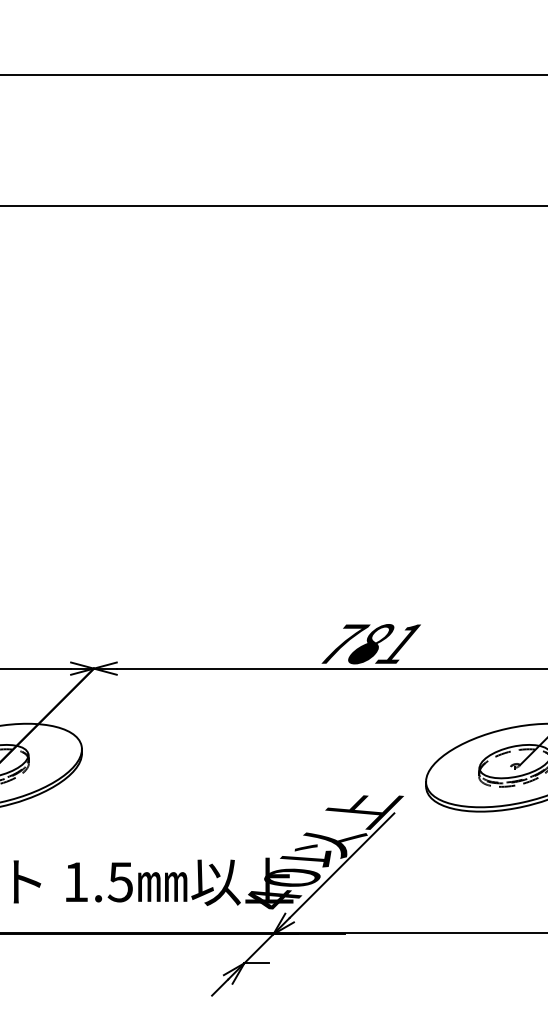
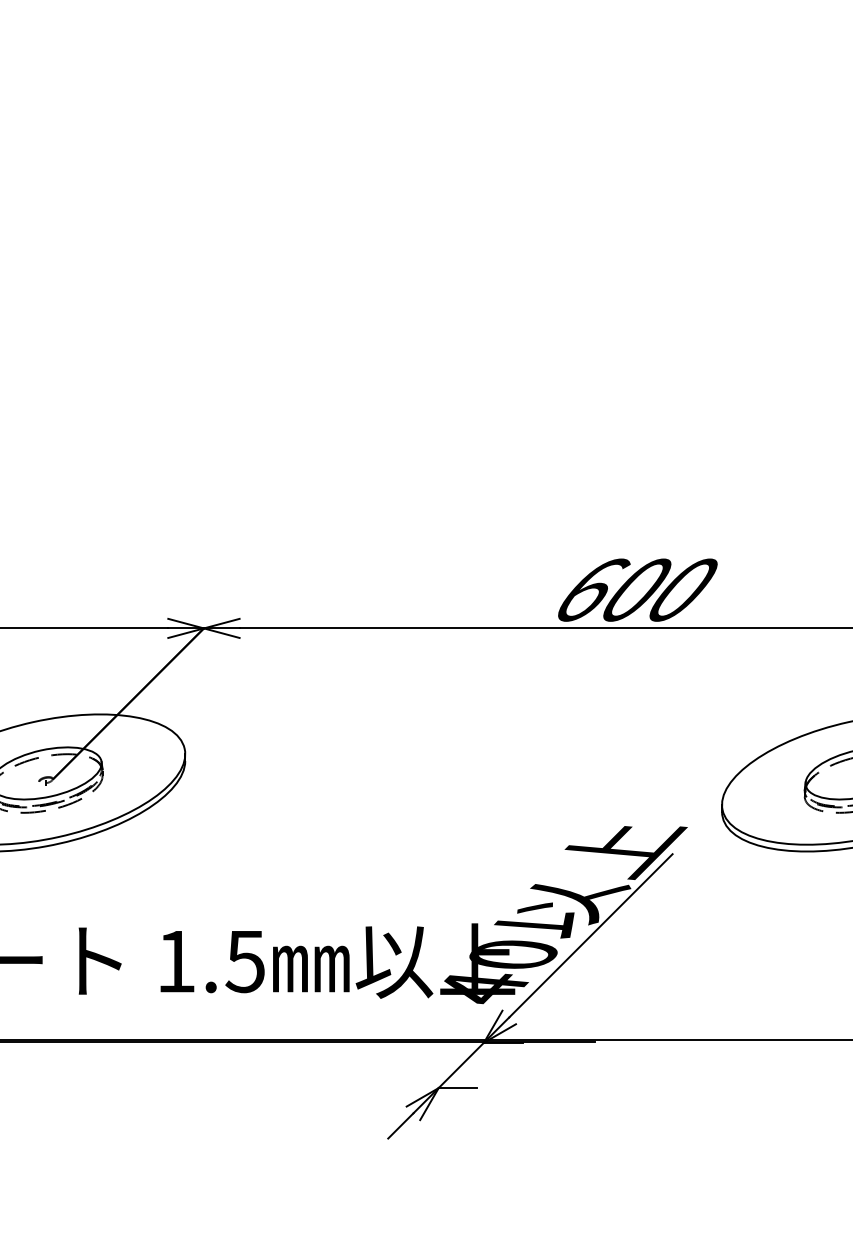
text: (372, 643) -> (638, 589), 781 -> 600

